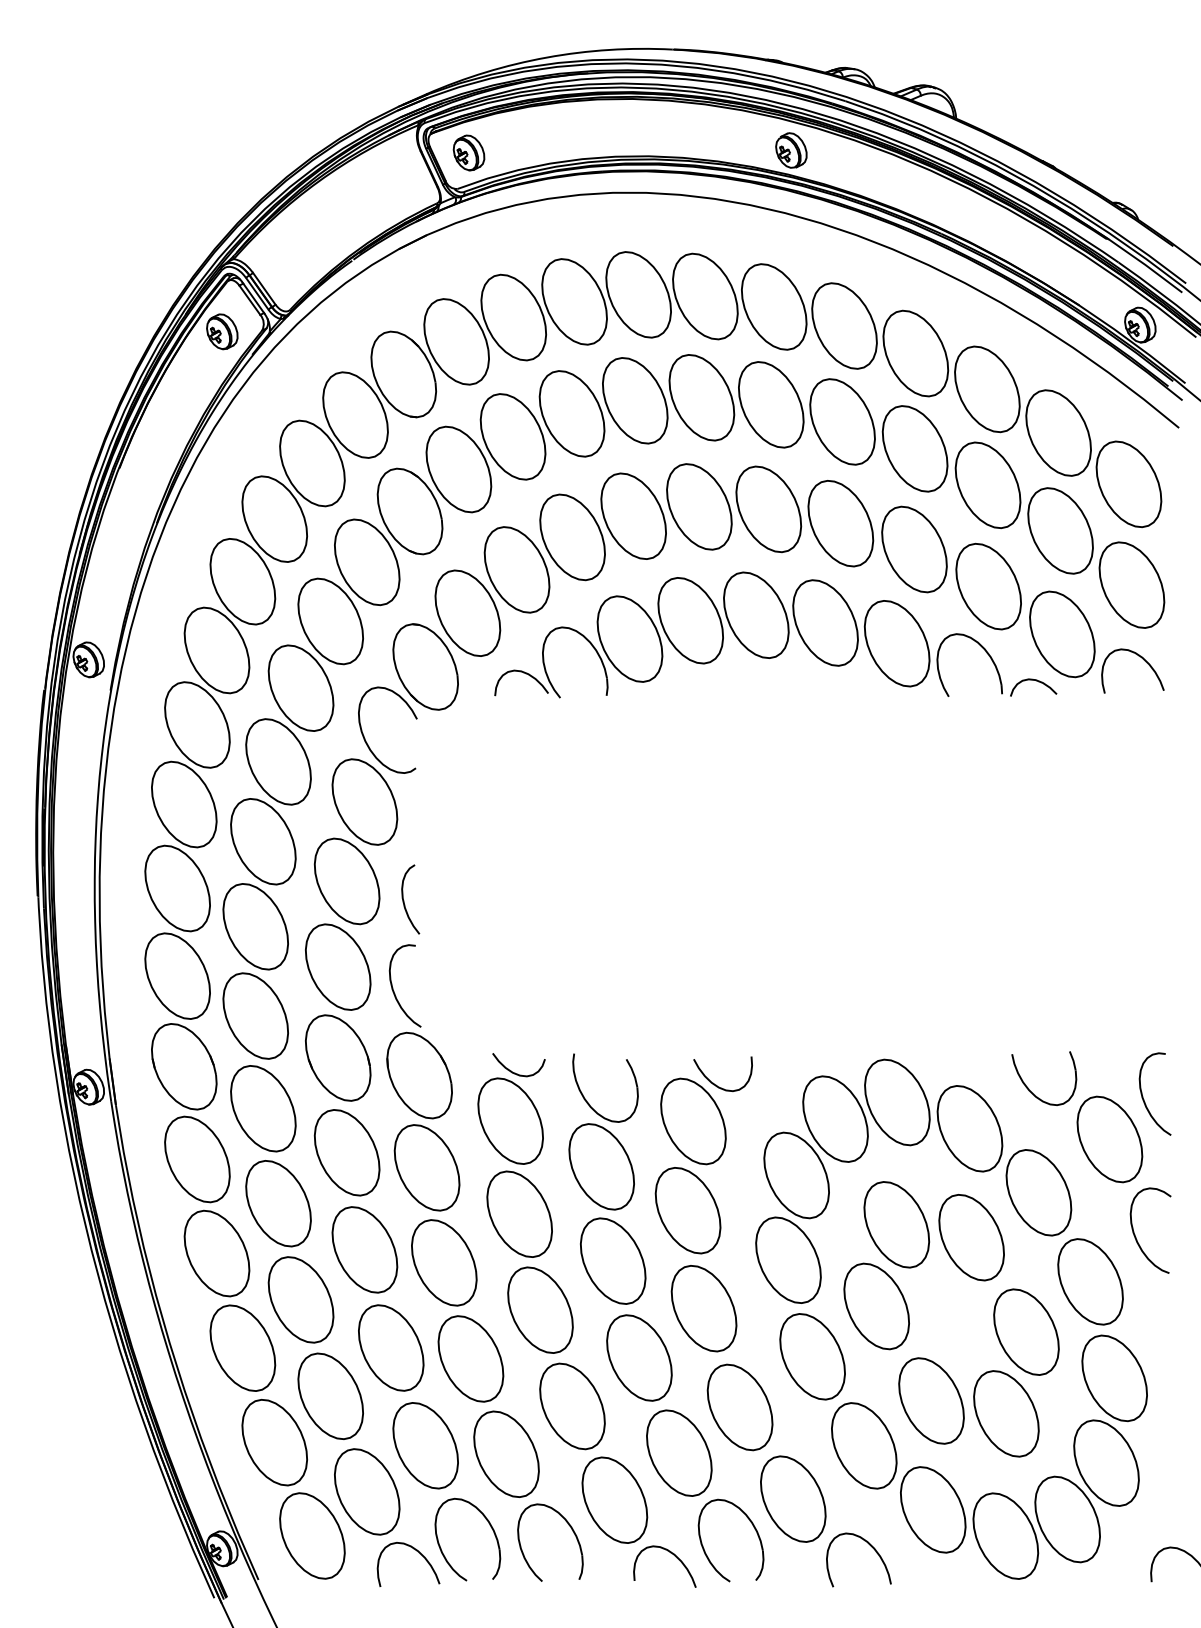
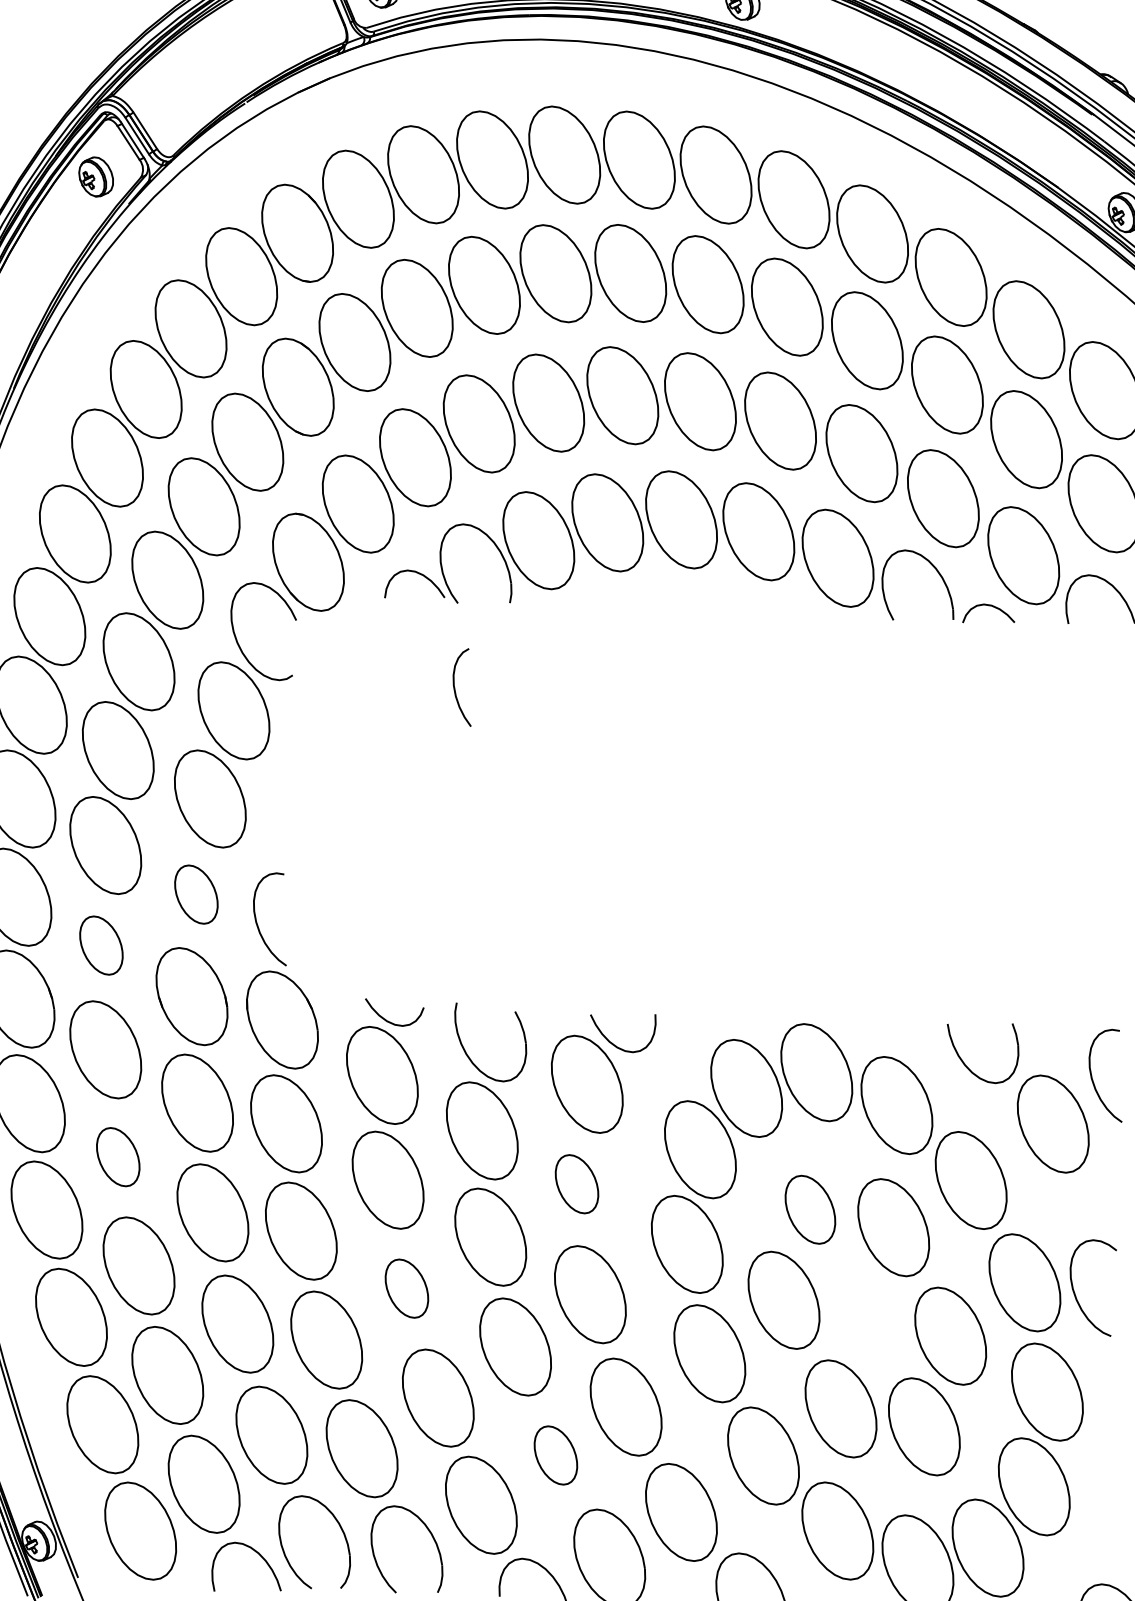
curve: (404, 900) -> (455, 688), moved
part: (338, 966) -> (196, 893), size x0.6
part: (255, 1015) -> (101, 944), size x0.6
part: (278, 1203) -> (118, 1156), size x0.6
part: (687, 1210) -> (576, 1183), size x0.6
part: (896, 1224) -> (810, 1209), size x0.7
curve: (1135, 1234) -> (1075, 1291), moved
part: (540, 1309) -> (406, 1287), size x0.6
part: (679, 1452) -> (556, 1454), size x0.6

